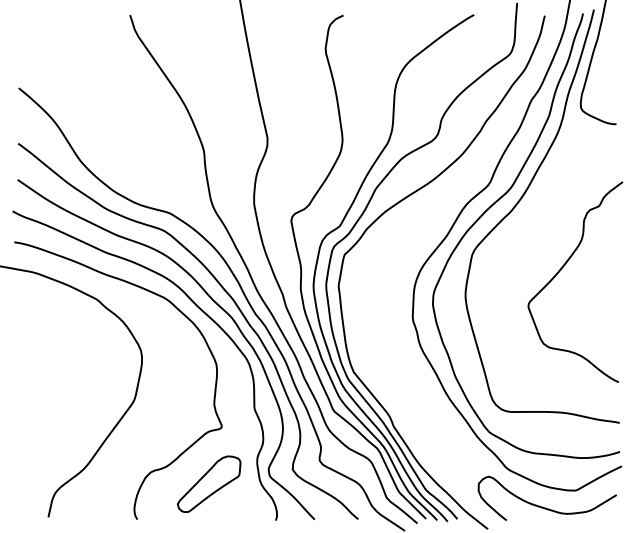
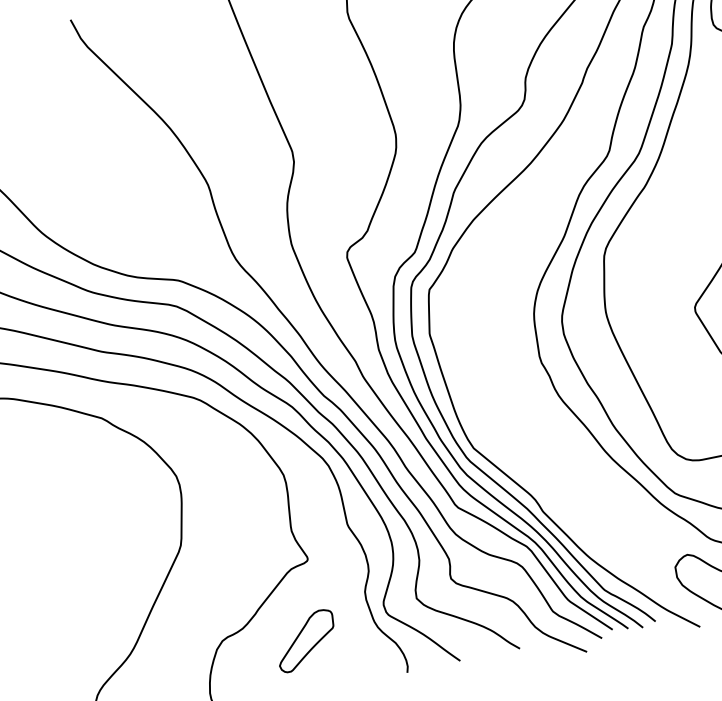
part: (209, 483) -> (306, 639), size x0.7

